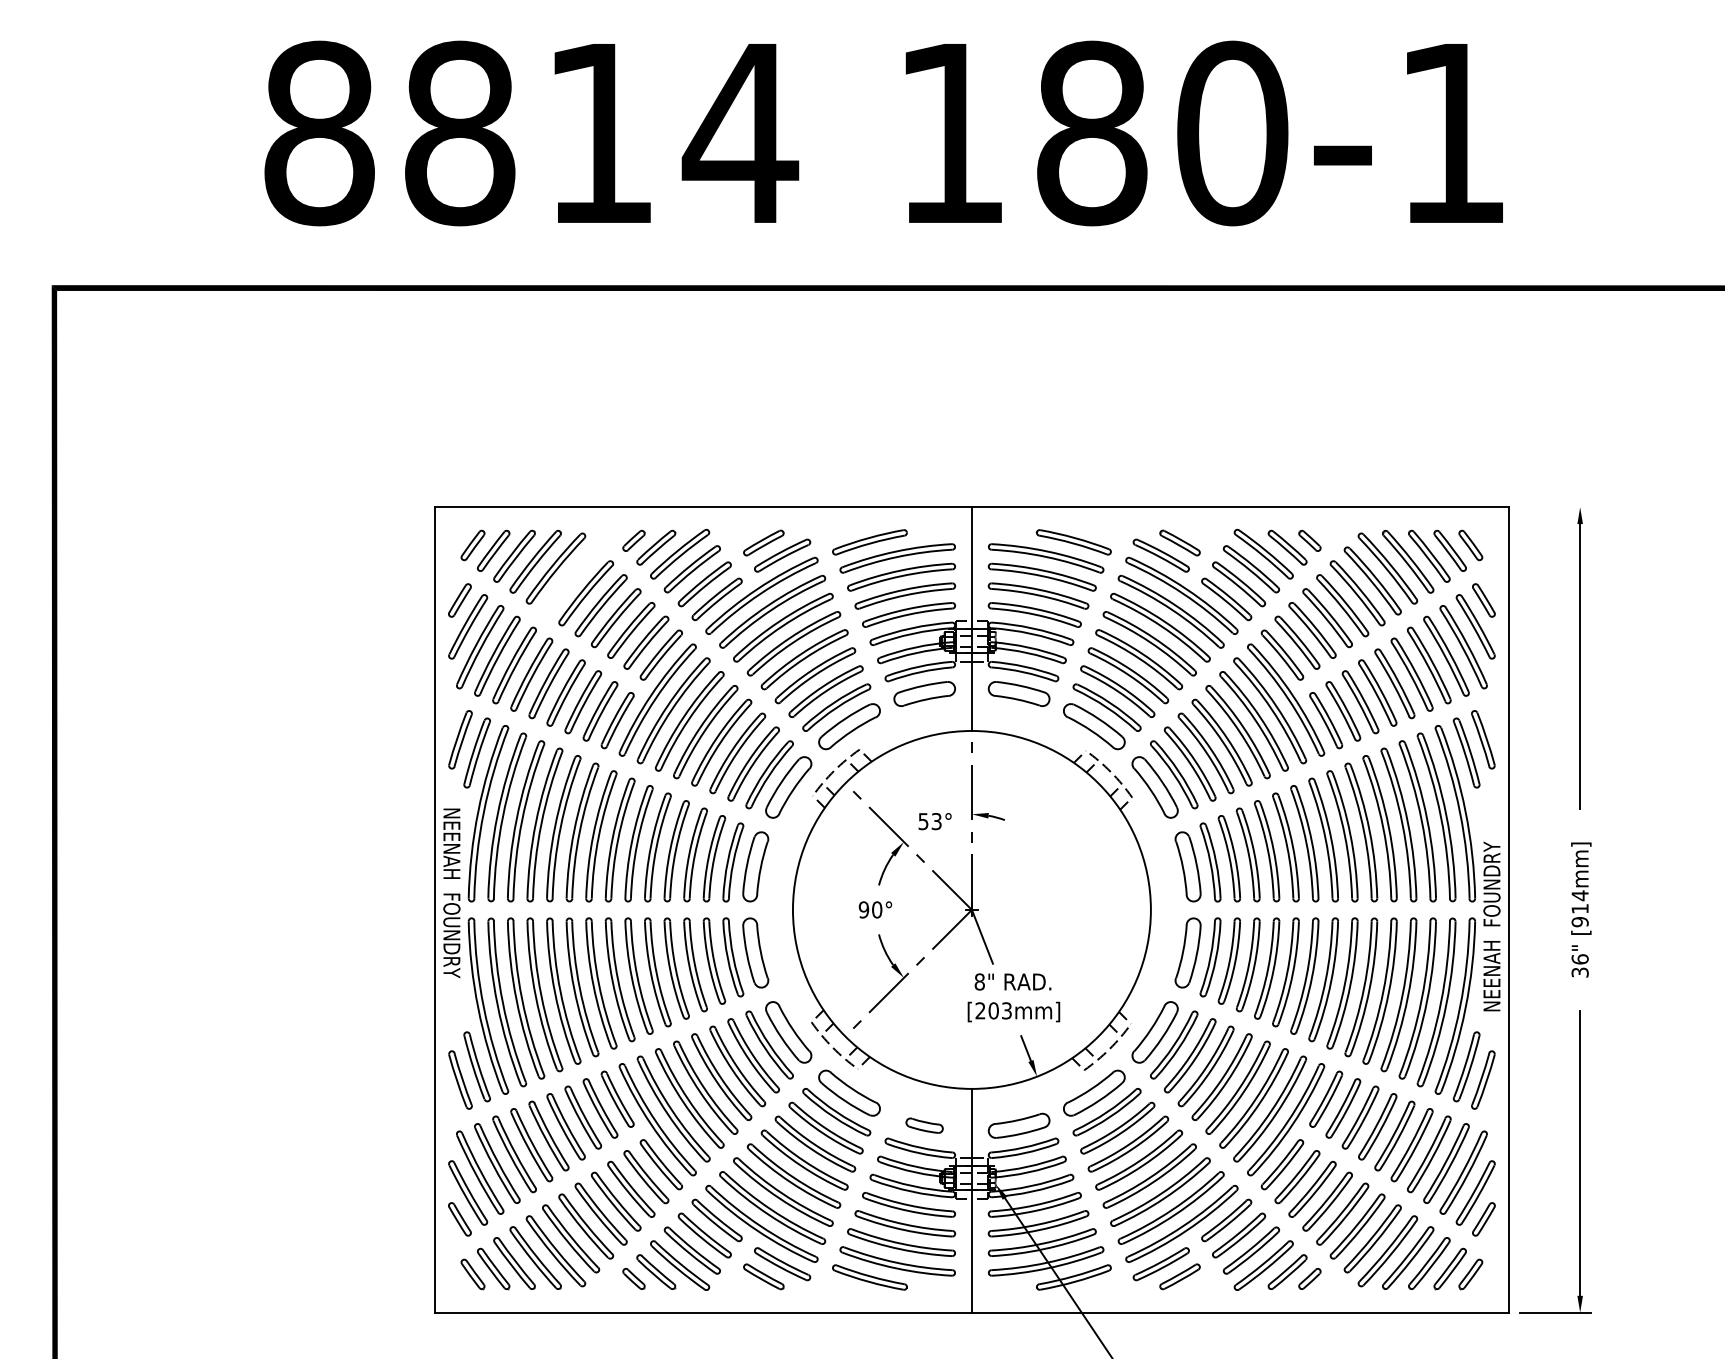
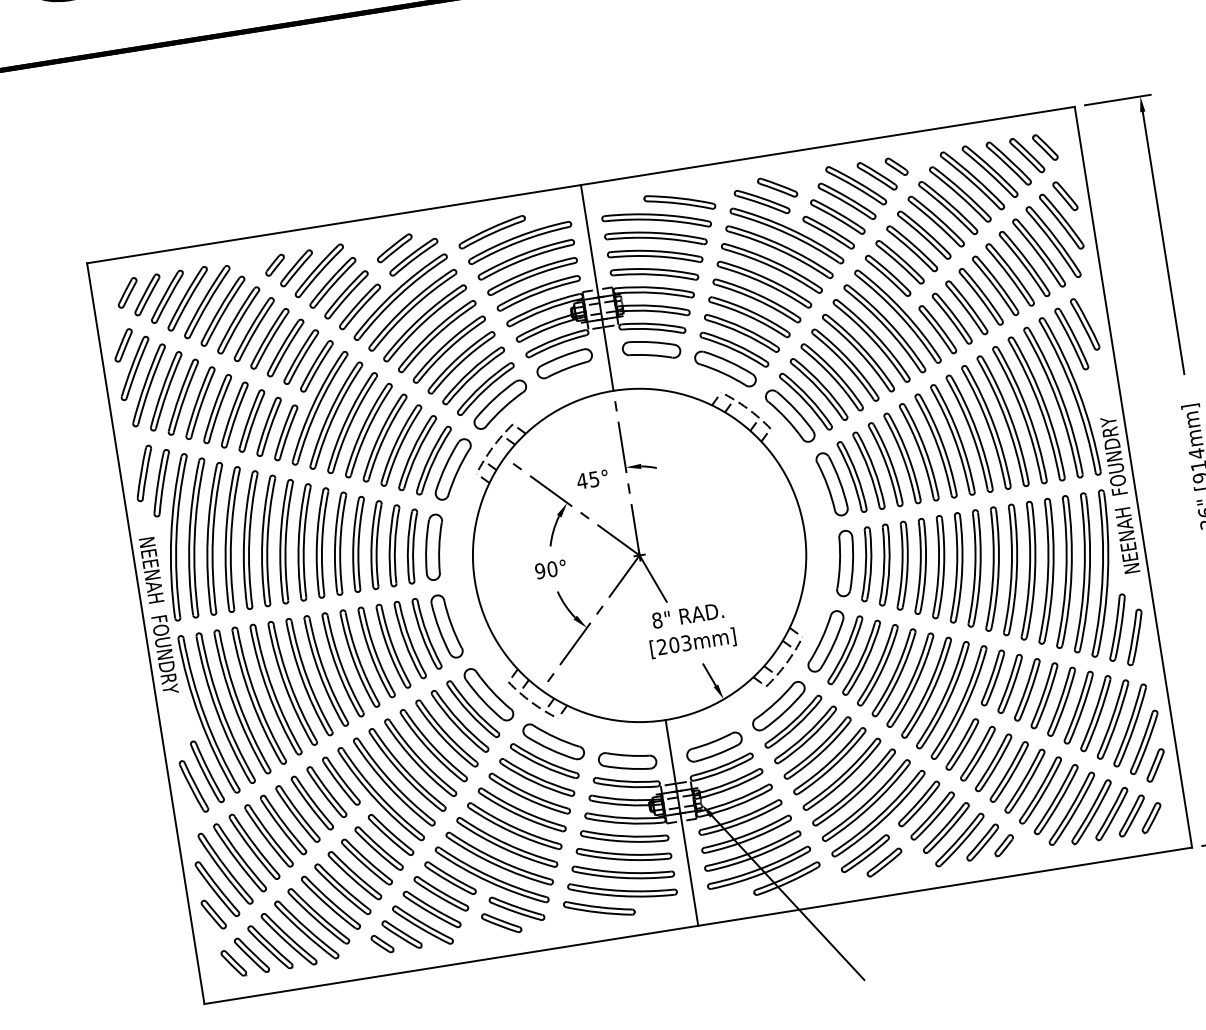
line: (1555, 507) -> (1117, 100), added
part: (571, 580) -> (223, 310), added
text: (929, 821) -> (587, 480), 53° -> 45°
part: (924, 1125) -> (627, 760), size x1.67

